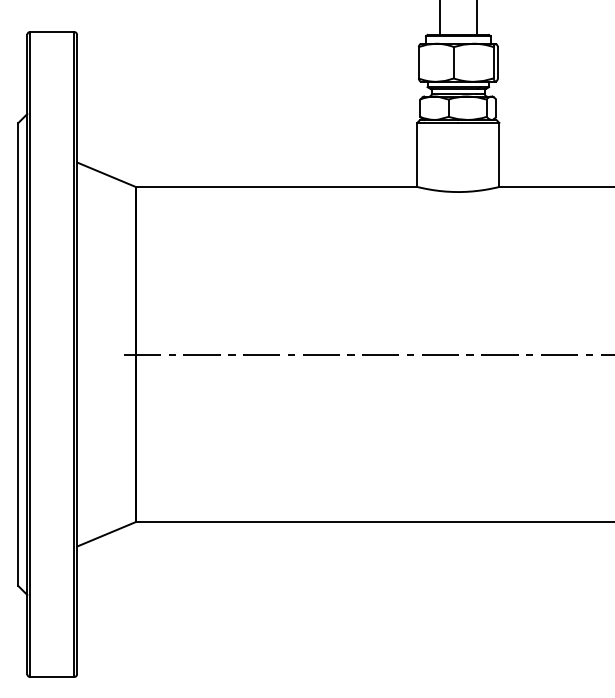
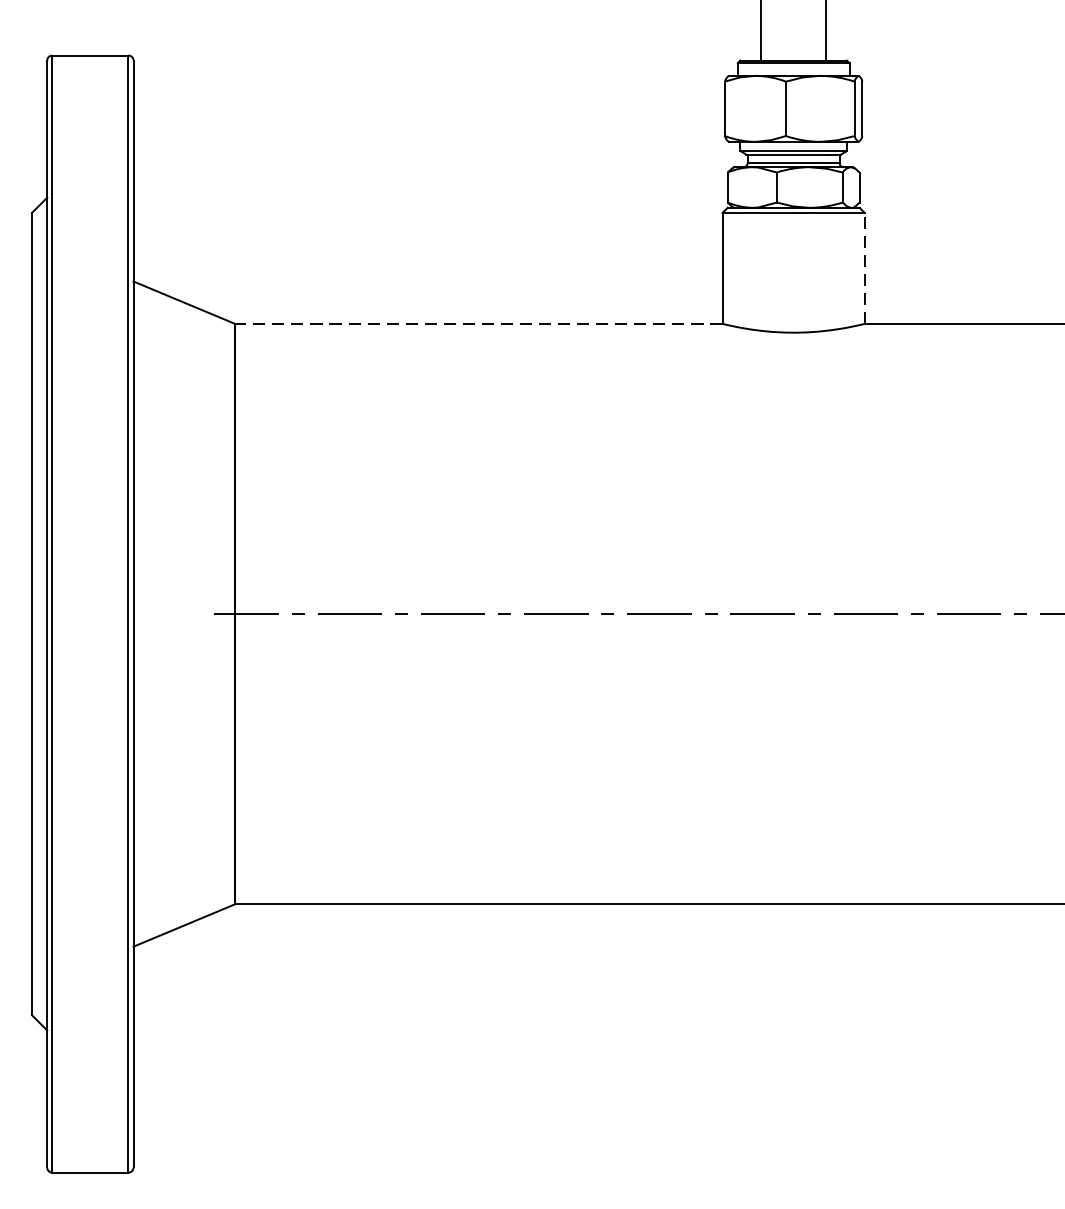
line: (499, 154) -> (865, 267), solid -> dashed
line: (276, 186) -> (478, 323), solid -> dashed

